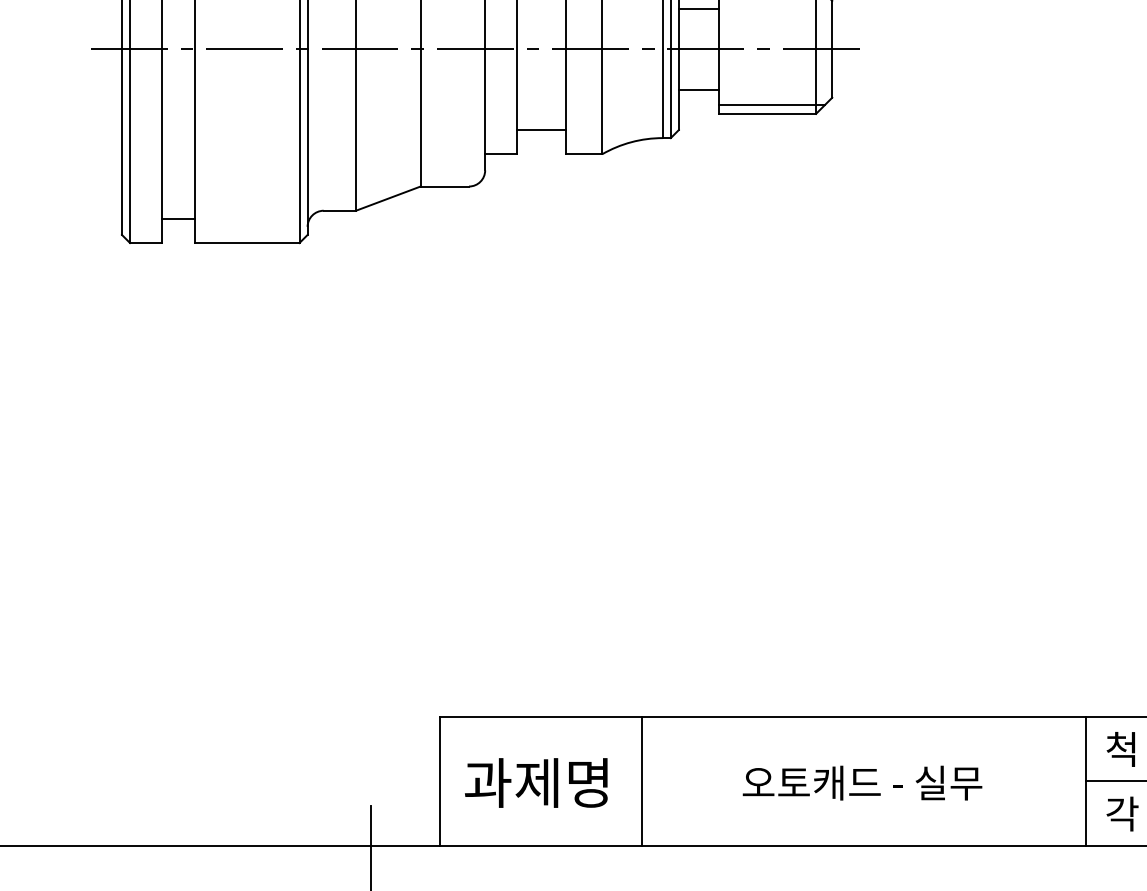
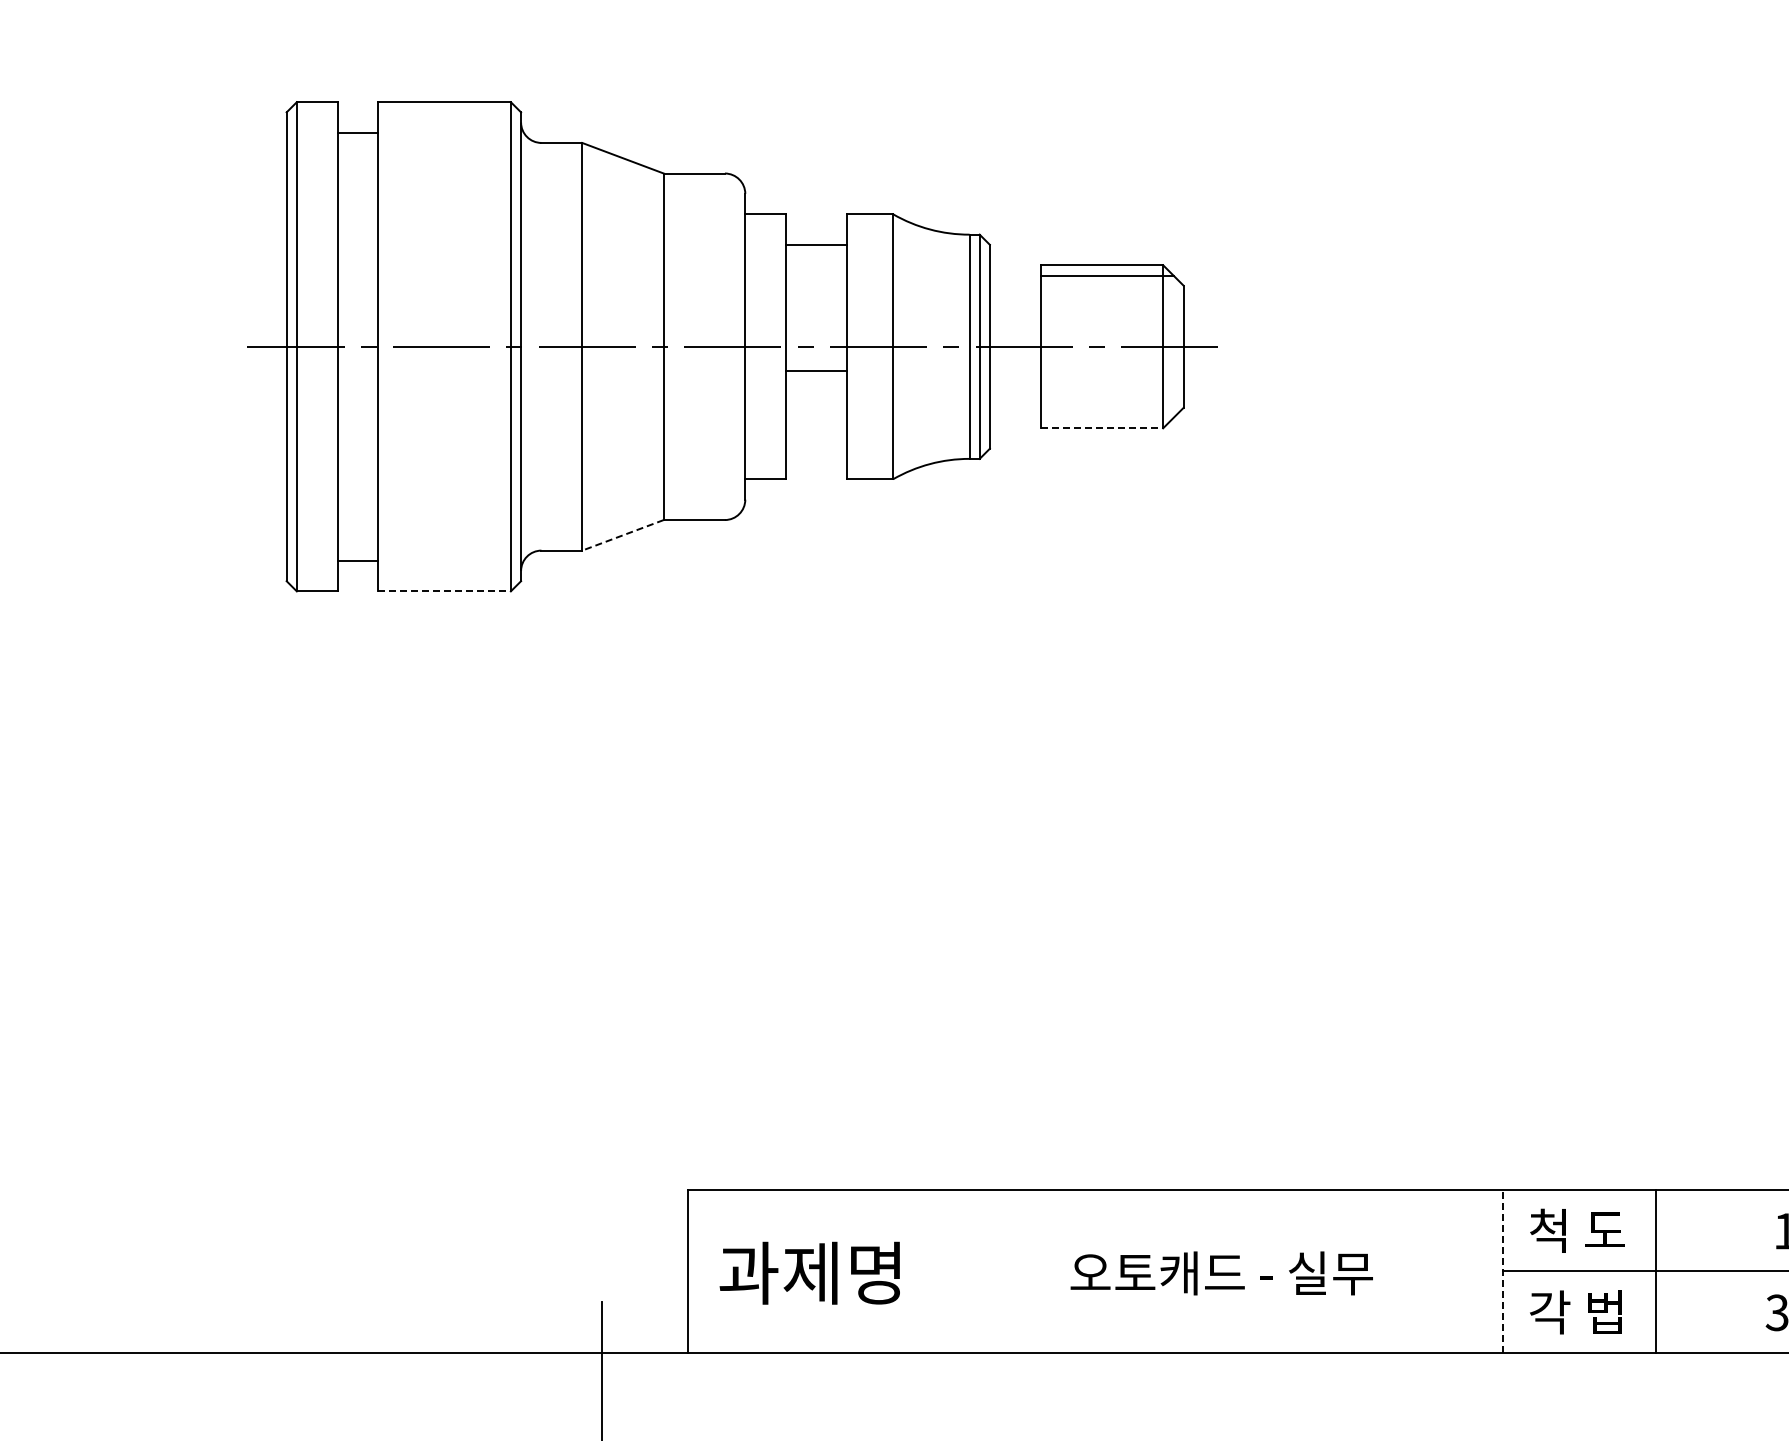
line: (698, 8) -> (1014, 295), removed
line: (698, 89) -> (1014, 397), removed
line: (772, 105) -> (1107, 417), removed
line: (768, 114) -> (1102, 428), solid -> dashed
line: (541, 129) -> (816, 370), moved
line: (388, 198) -> (623, 535), solid -> dashed
line: (247, 243) -> (445, 591), solid -> dashed
line: (641, 780) -> (942, 1270), removed
line: (1085, 781) -> (1503, 1271), solid -> dashed

